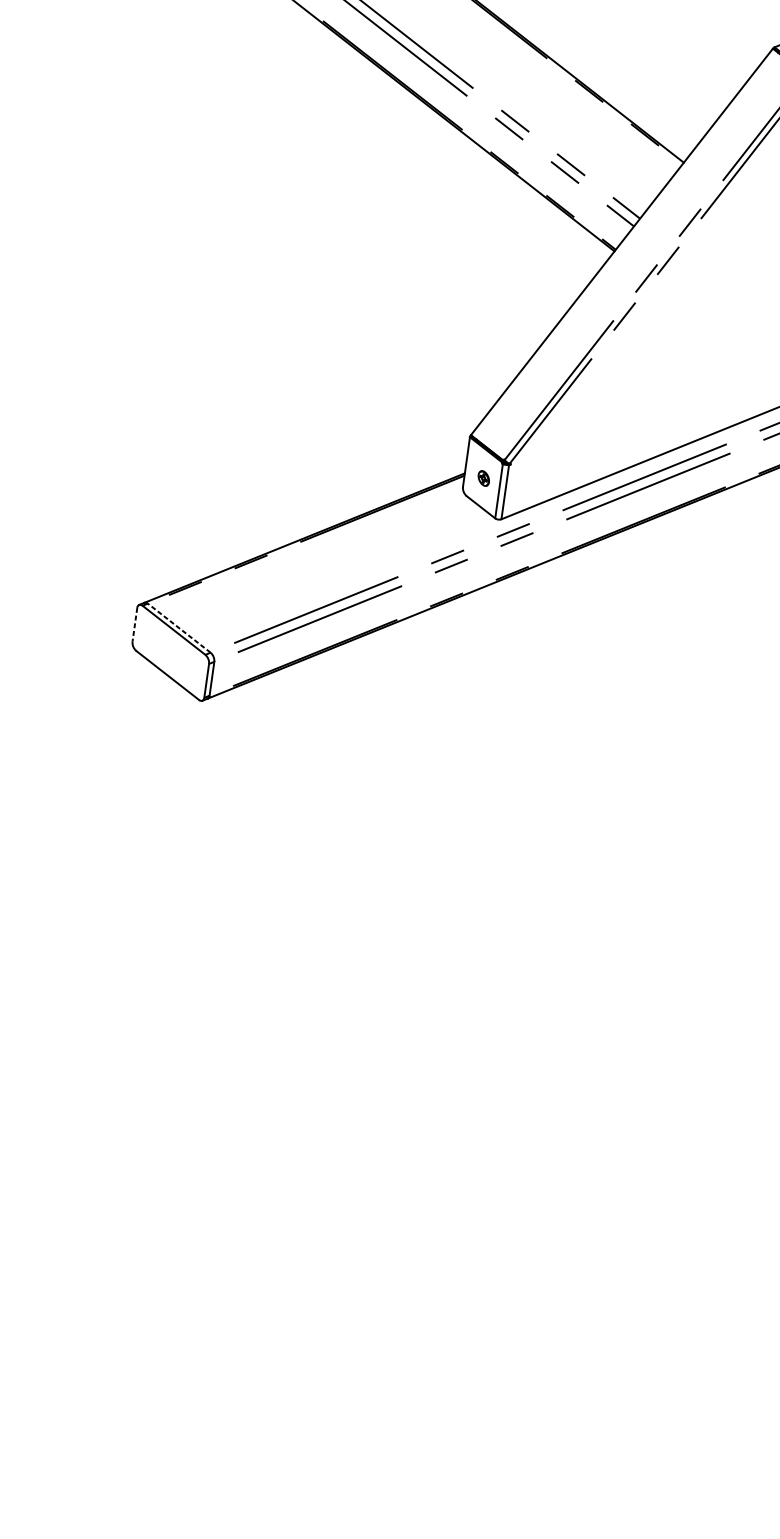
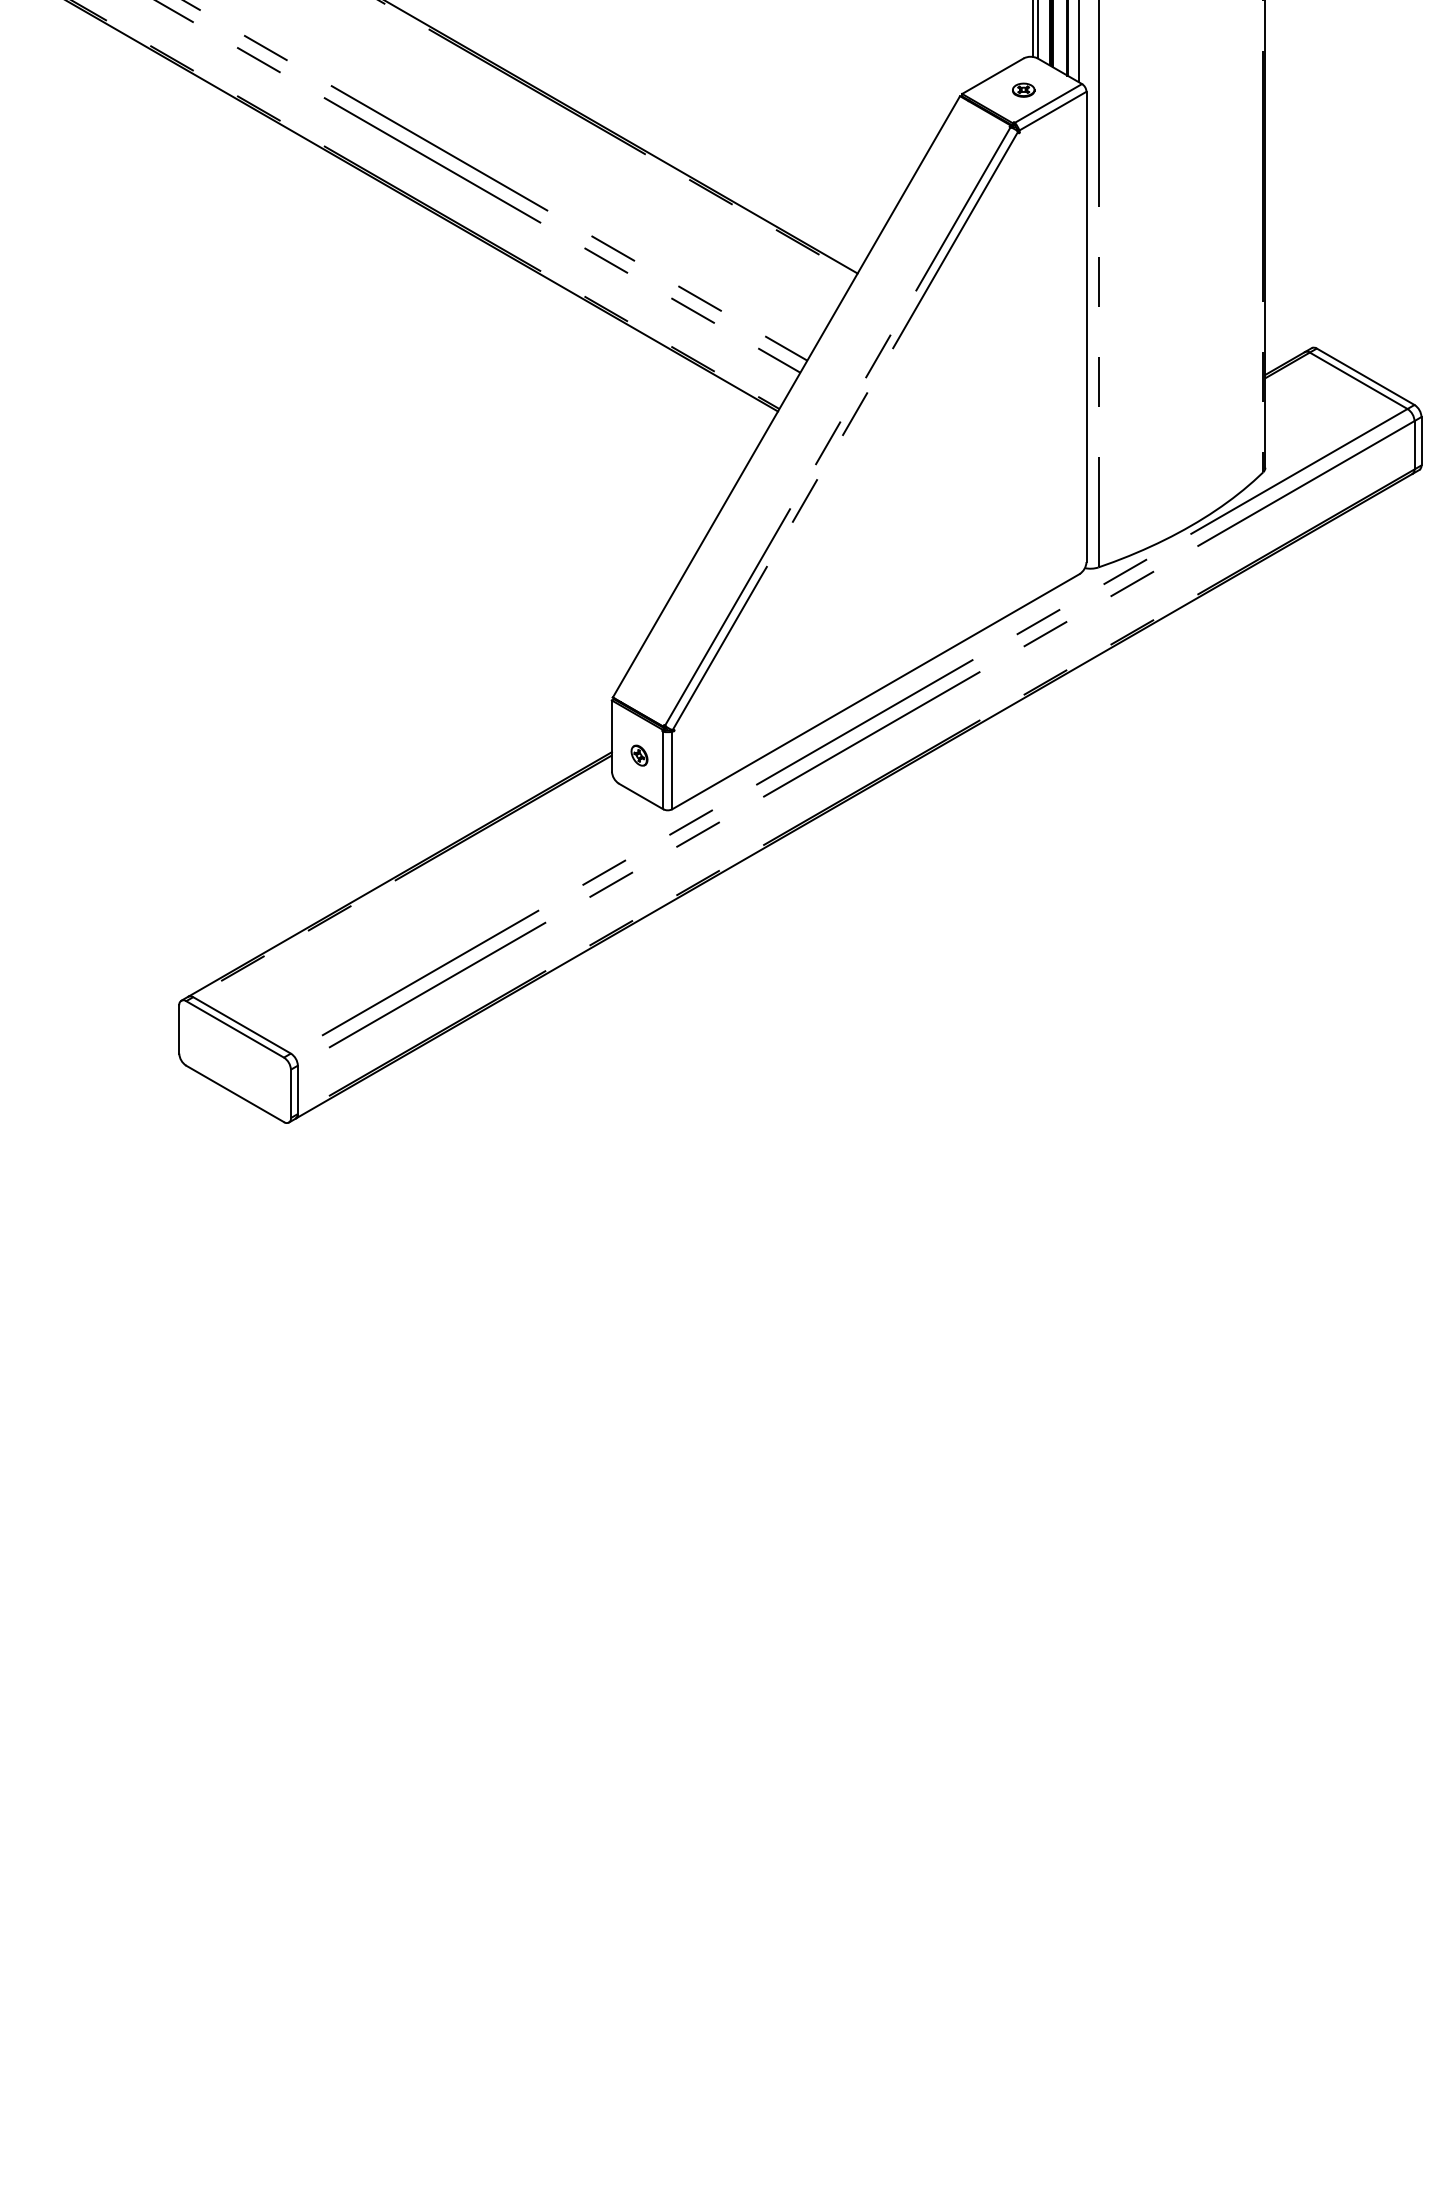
line: (135, 624) -> (179, 1029), dashed -> solid
line: (178, 628) -> (241, 1025), dashed -> solid

